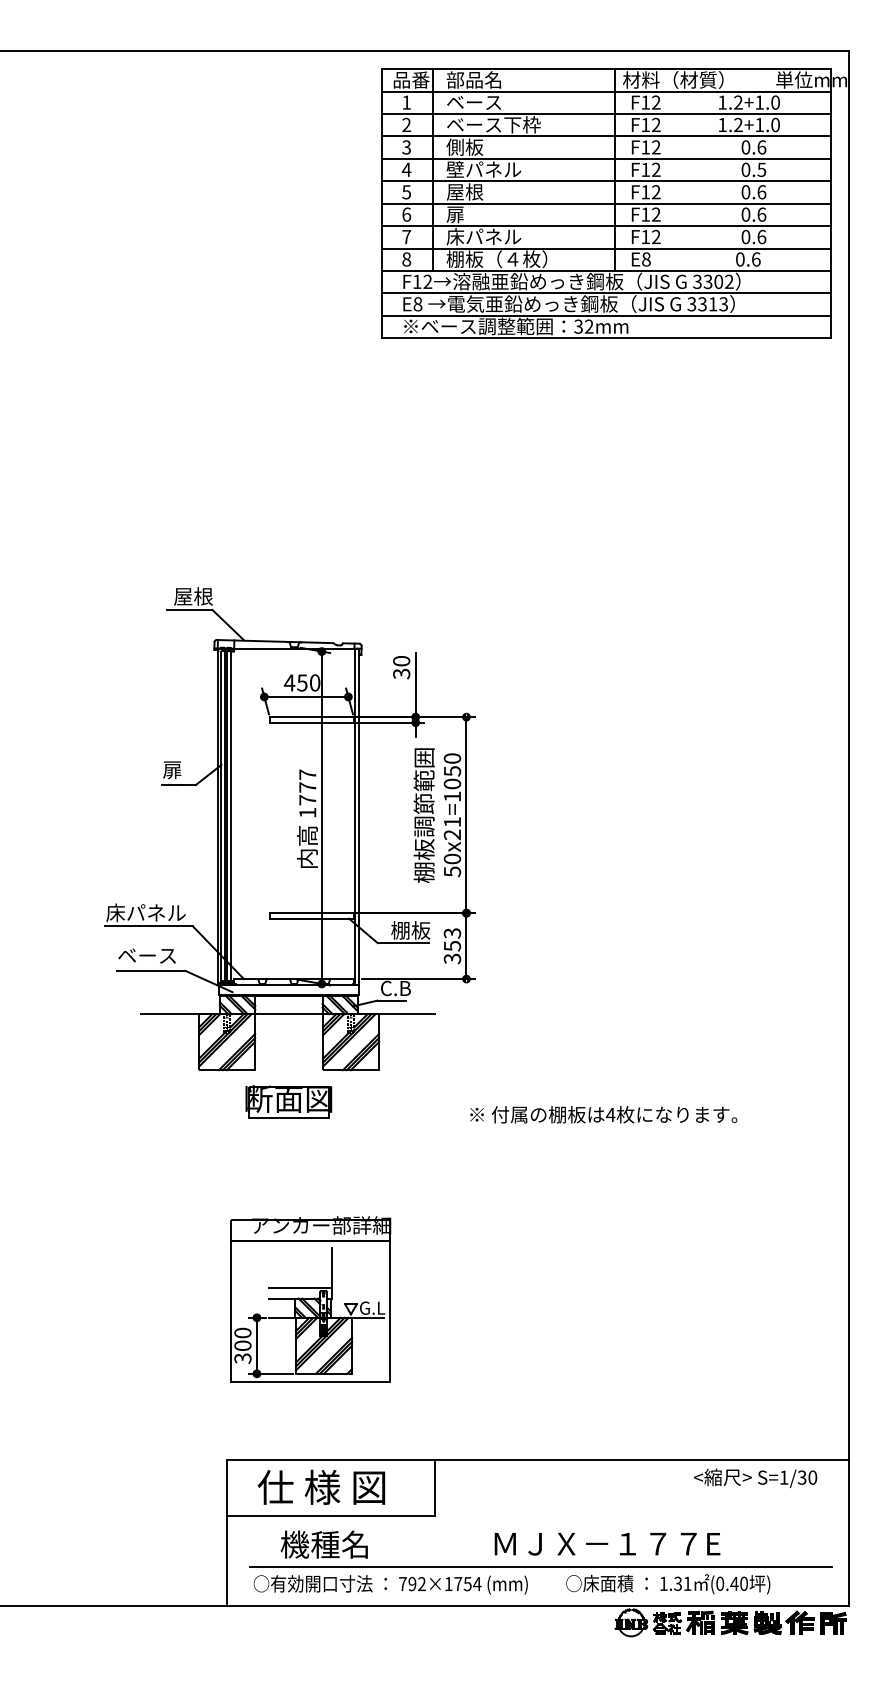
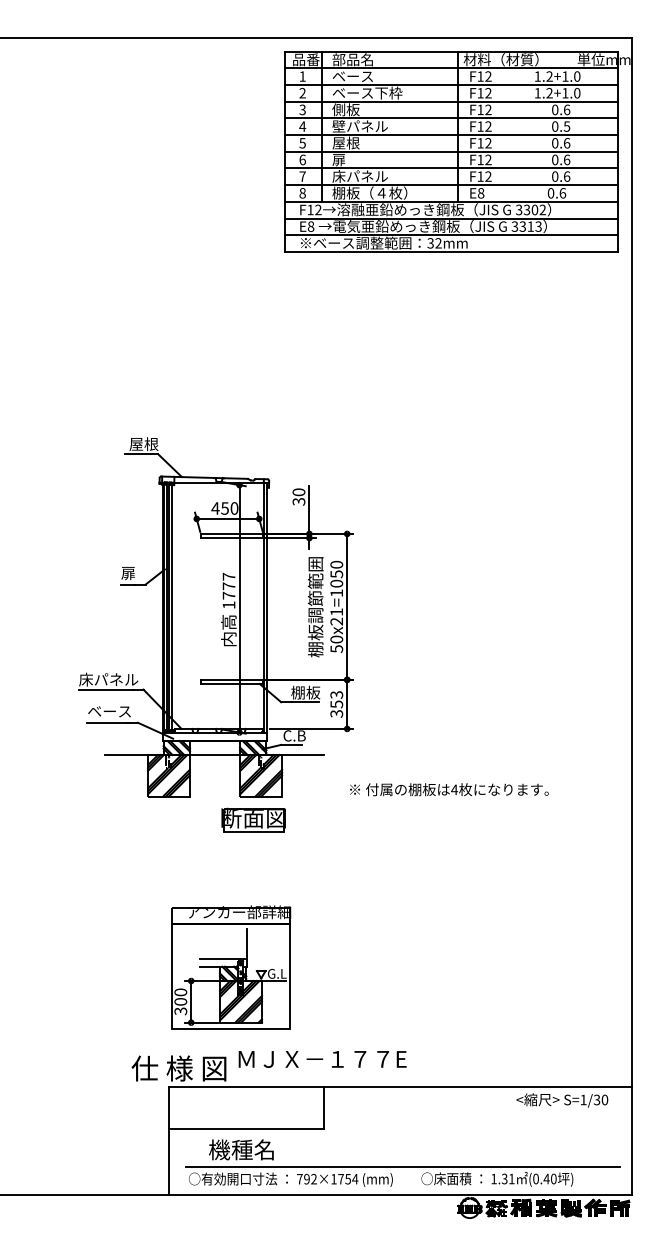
part: (288, 1101) -> (253, 820), moved
text: (603, 1114) -> (449, 789), moved
text: (321, 1486) -> (179, 1067), moved
text: (607, 1544) -> (322, 1059), moved

